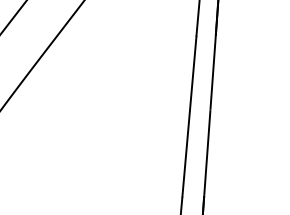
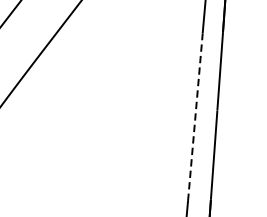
line: (189, 116) -> (195, 116), solid -> dashed

